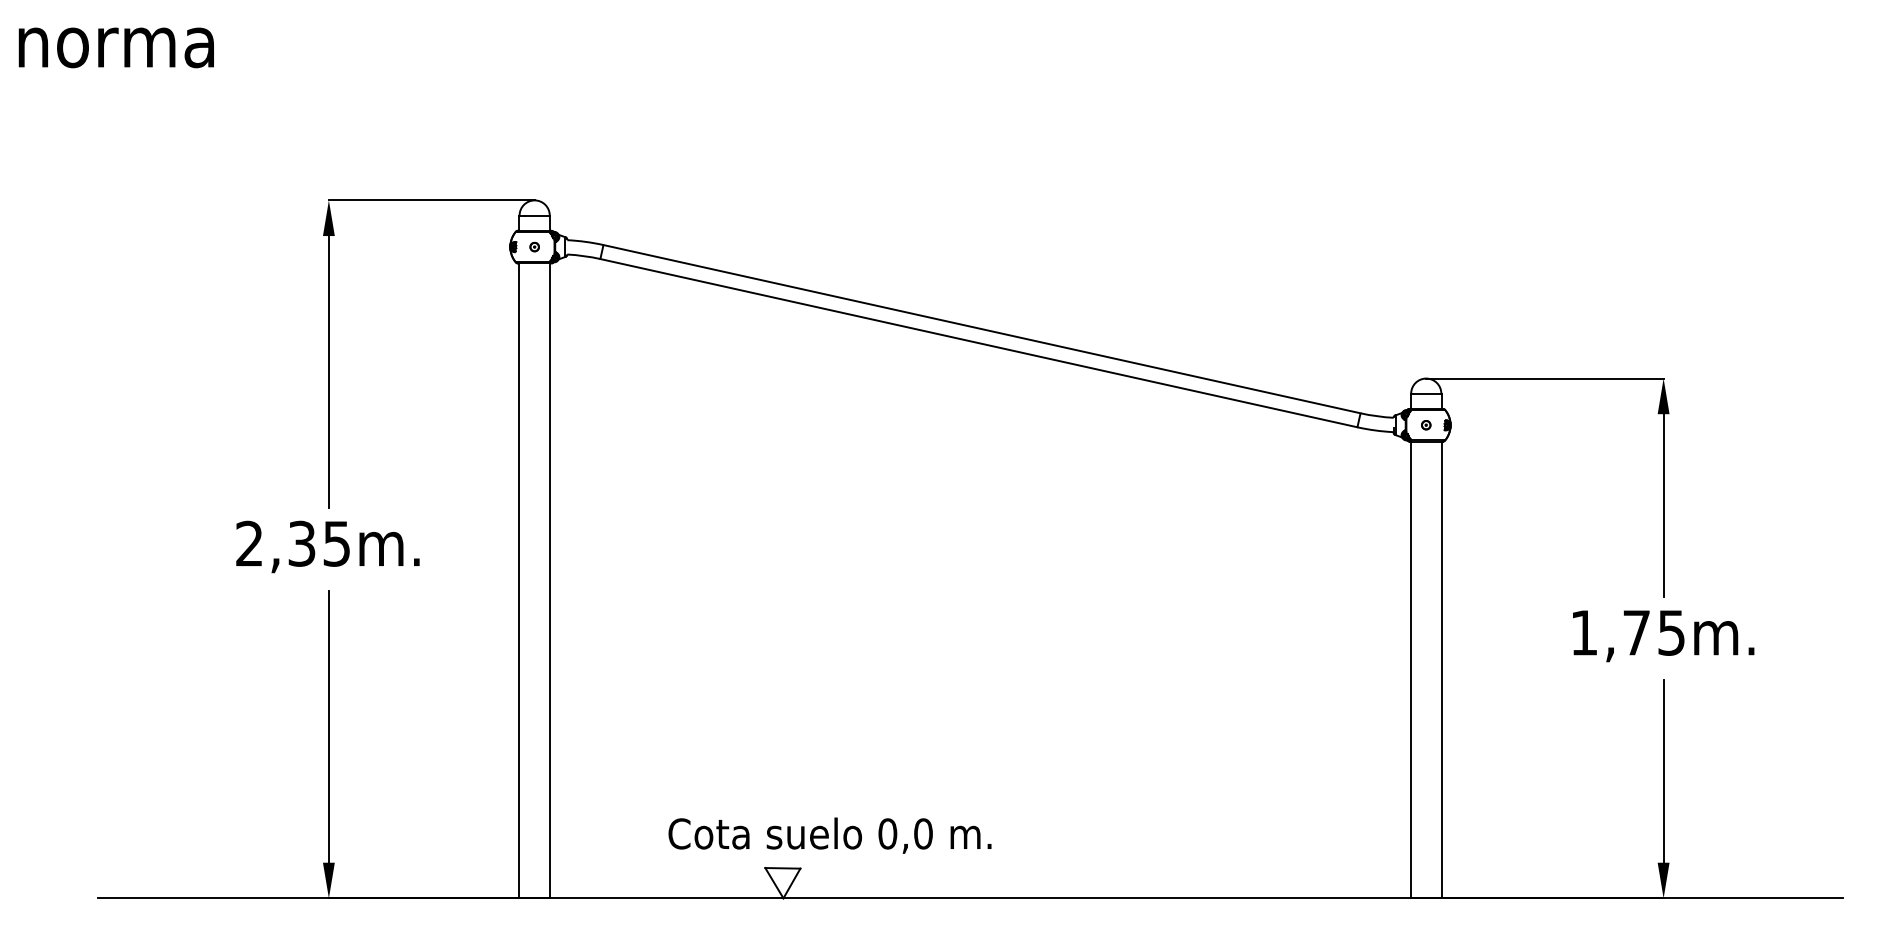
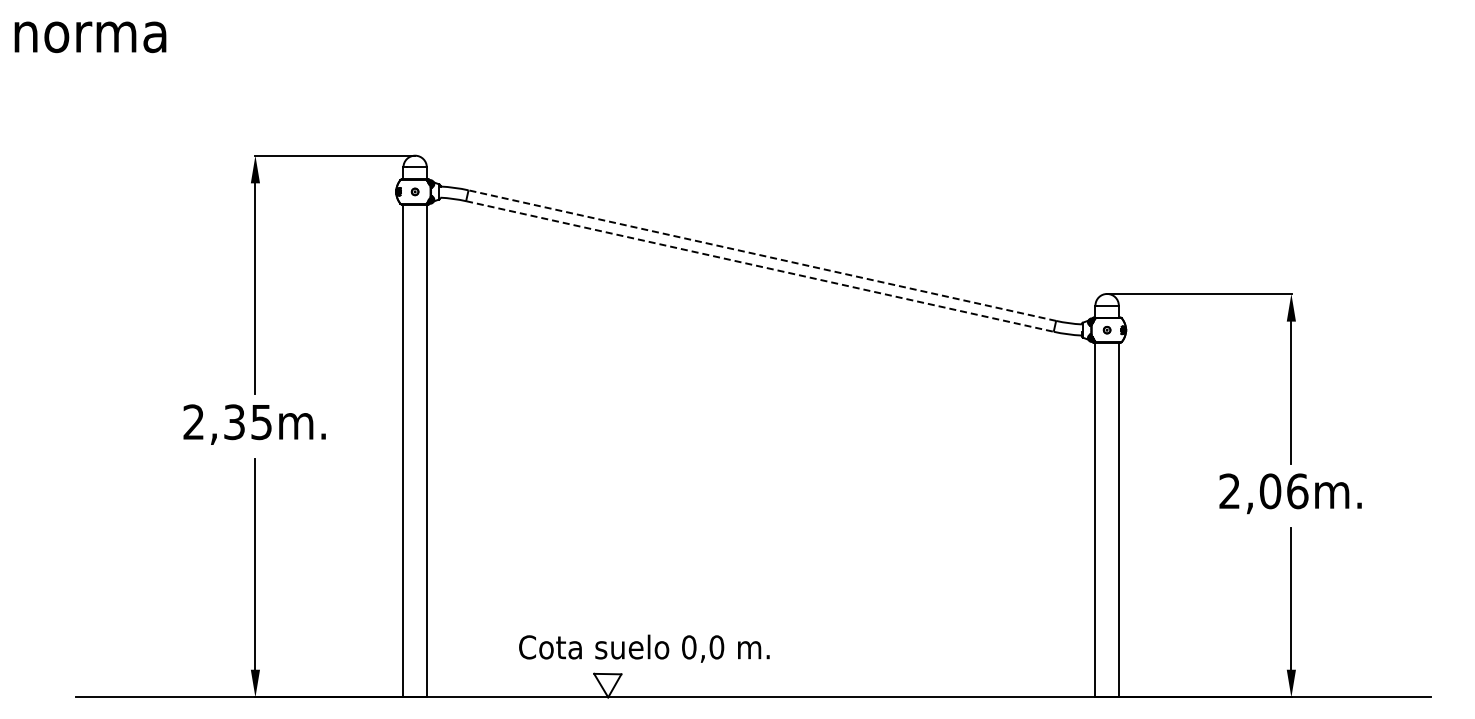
line: (982, 329) -> (762, 255), solid -> dashed
line: (978, 343) -> (759, 266), solid -> dashed
text: (1627, 633) -> (1263, 491), 1,75m. -> 2,06m.

